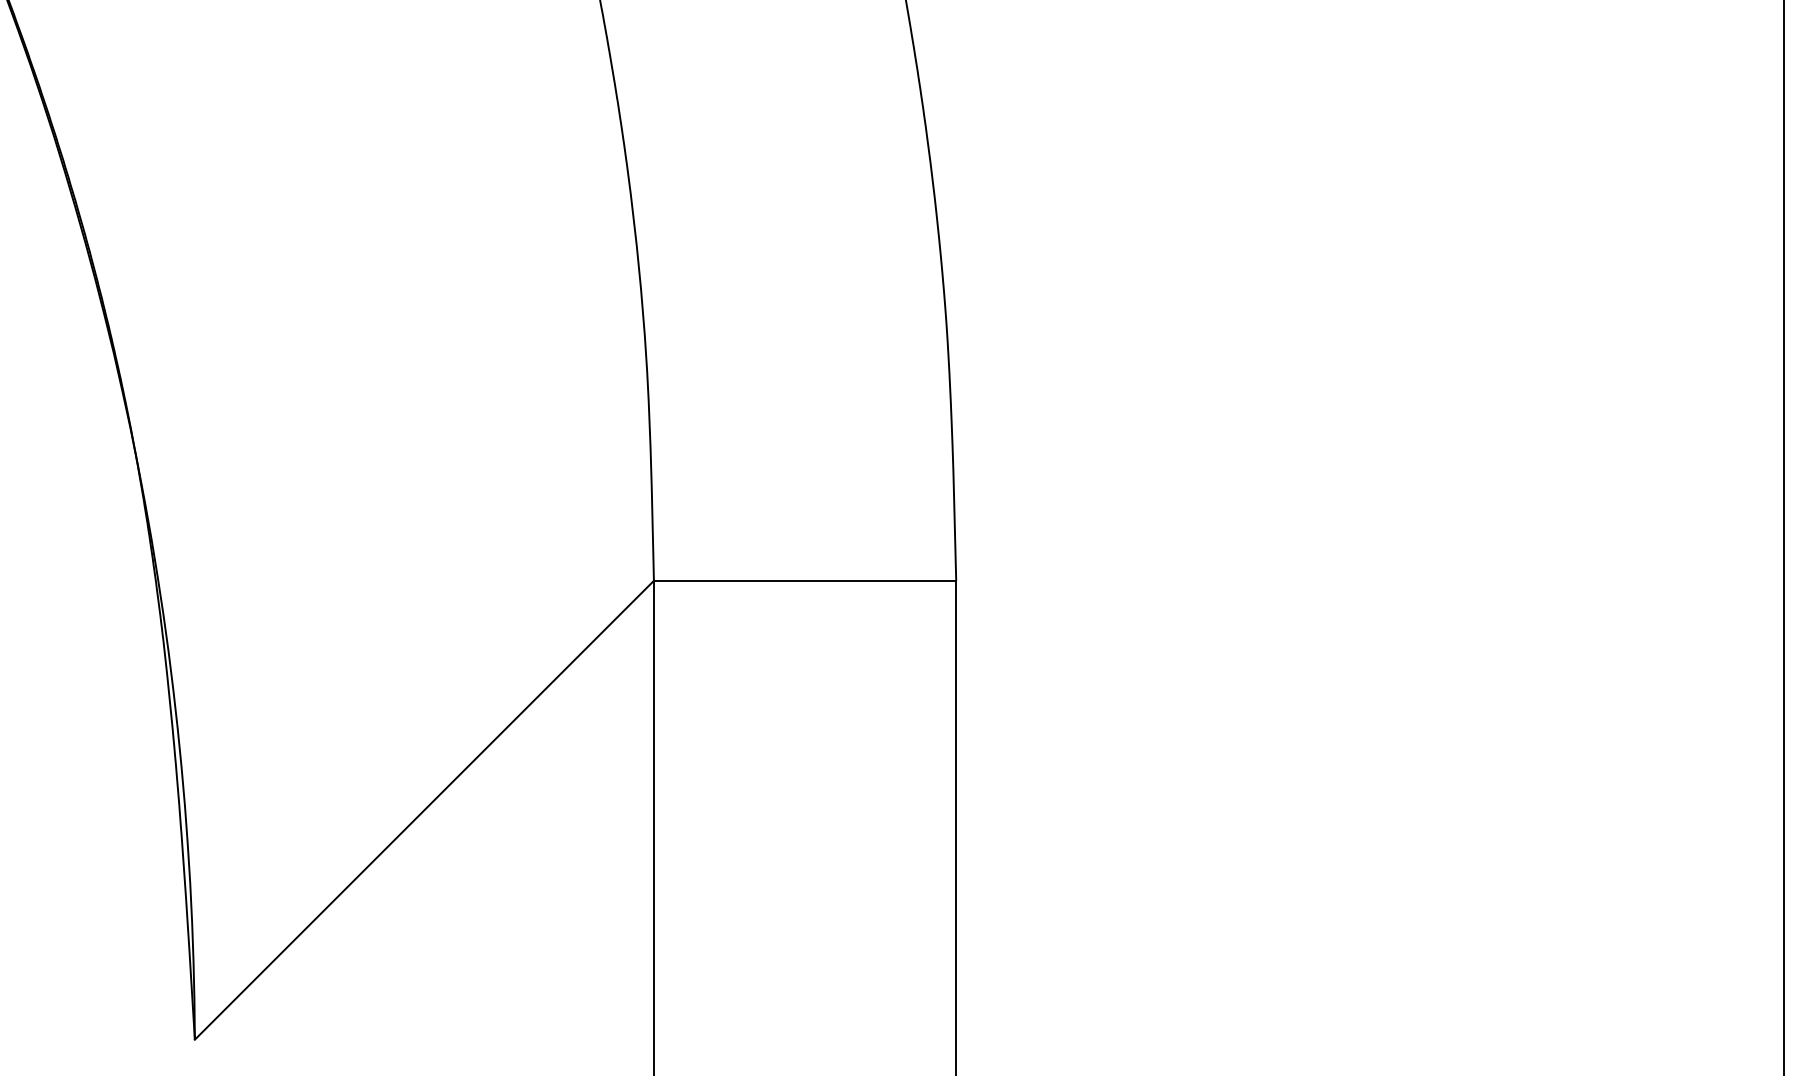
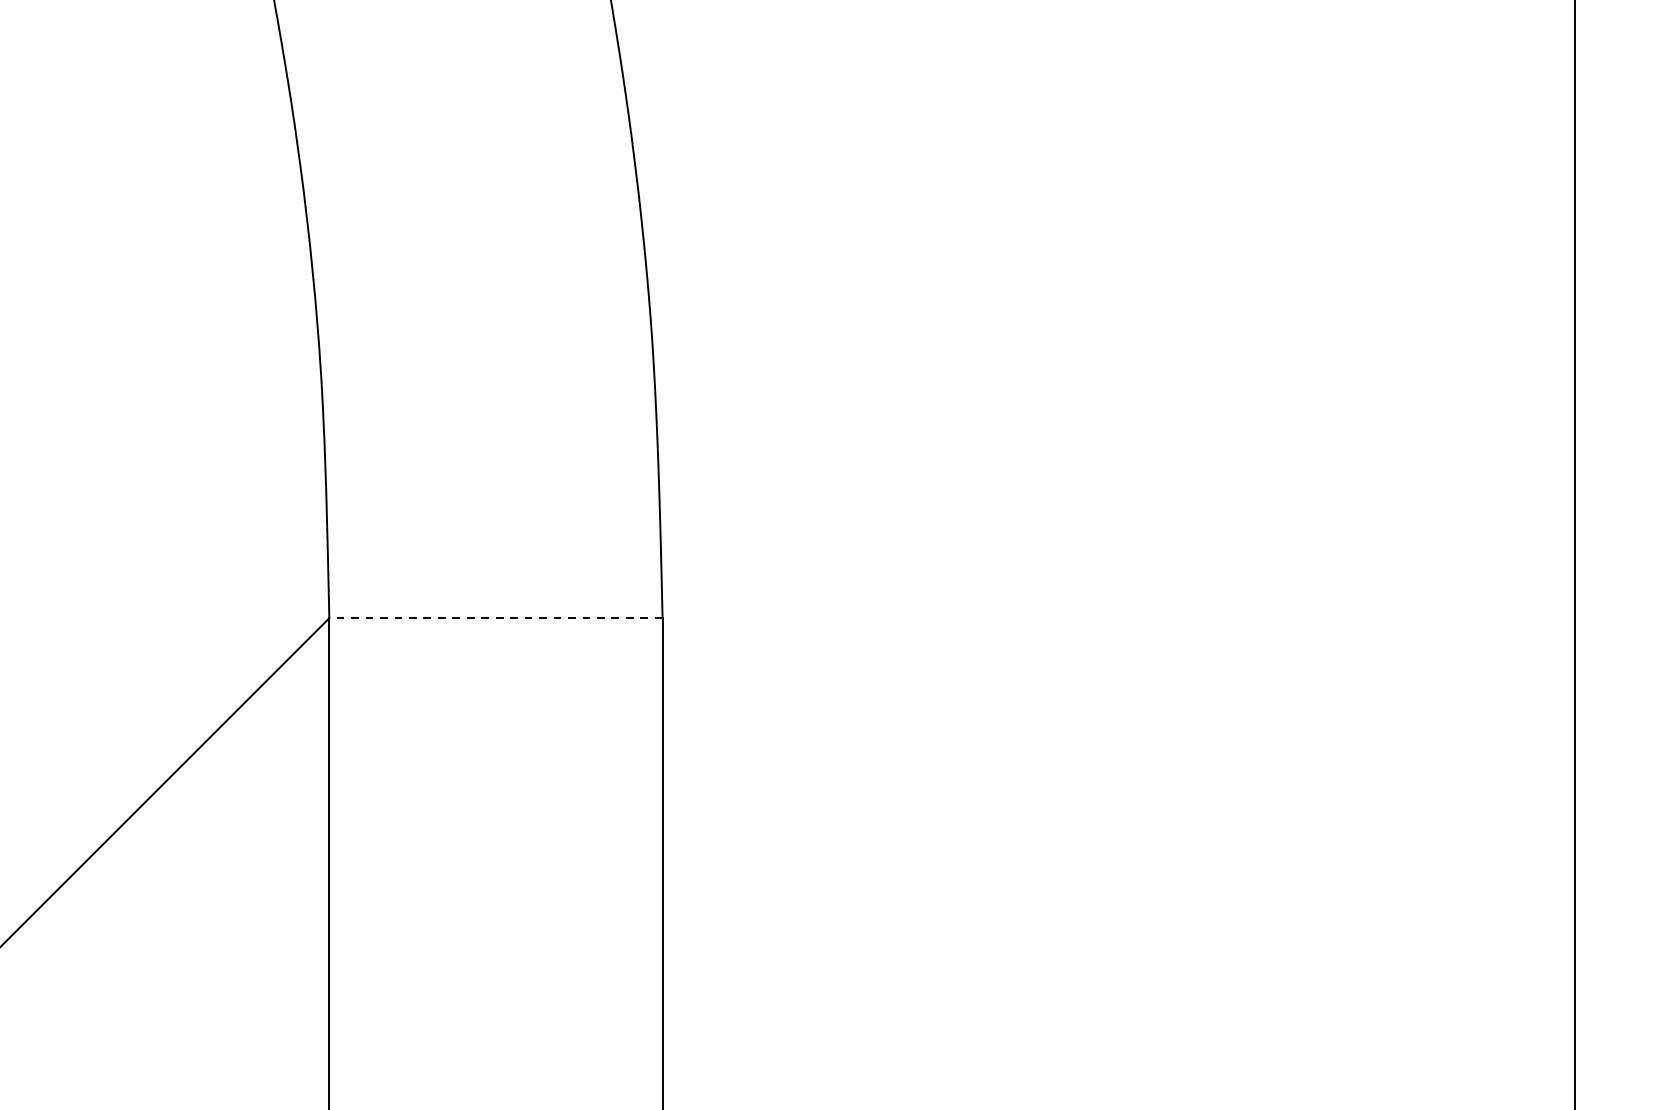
line: (804, 580) -> (495, 617), solid -> dashed

